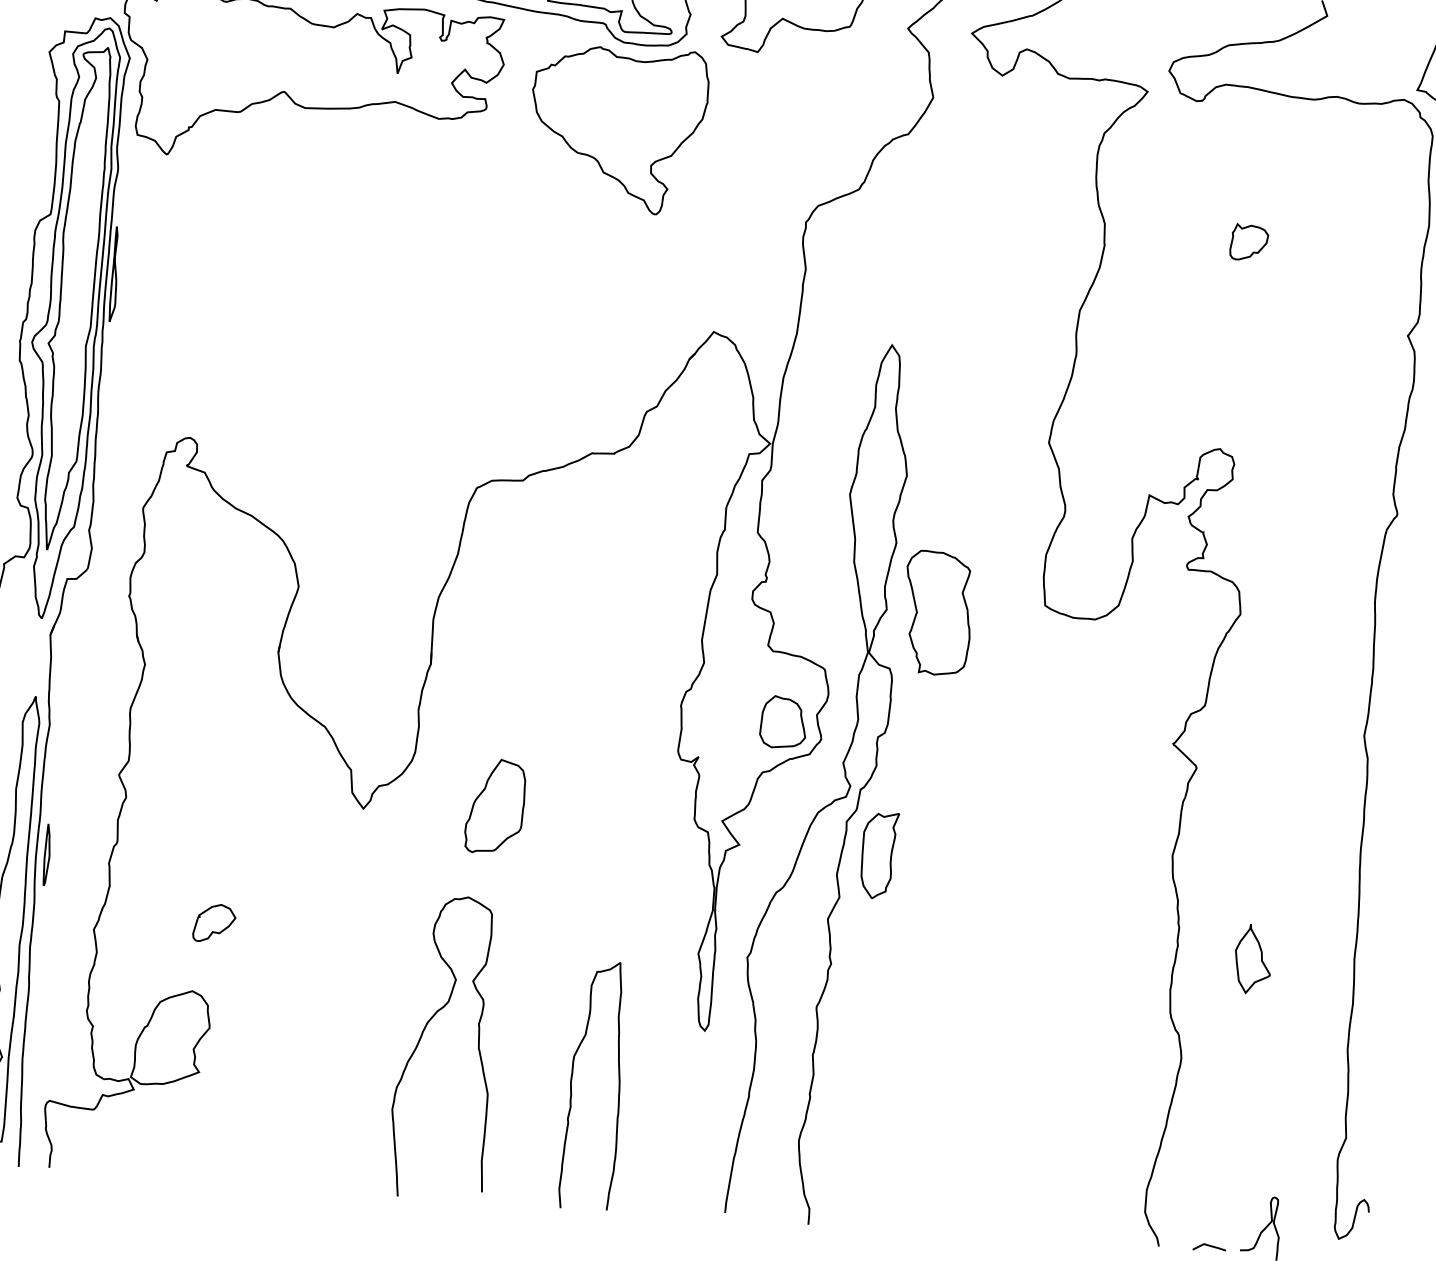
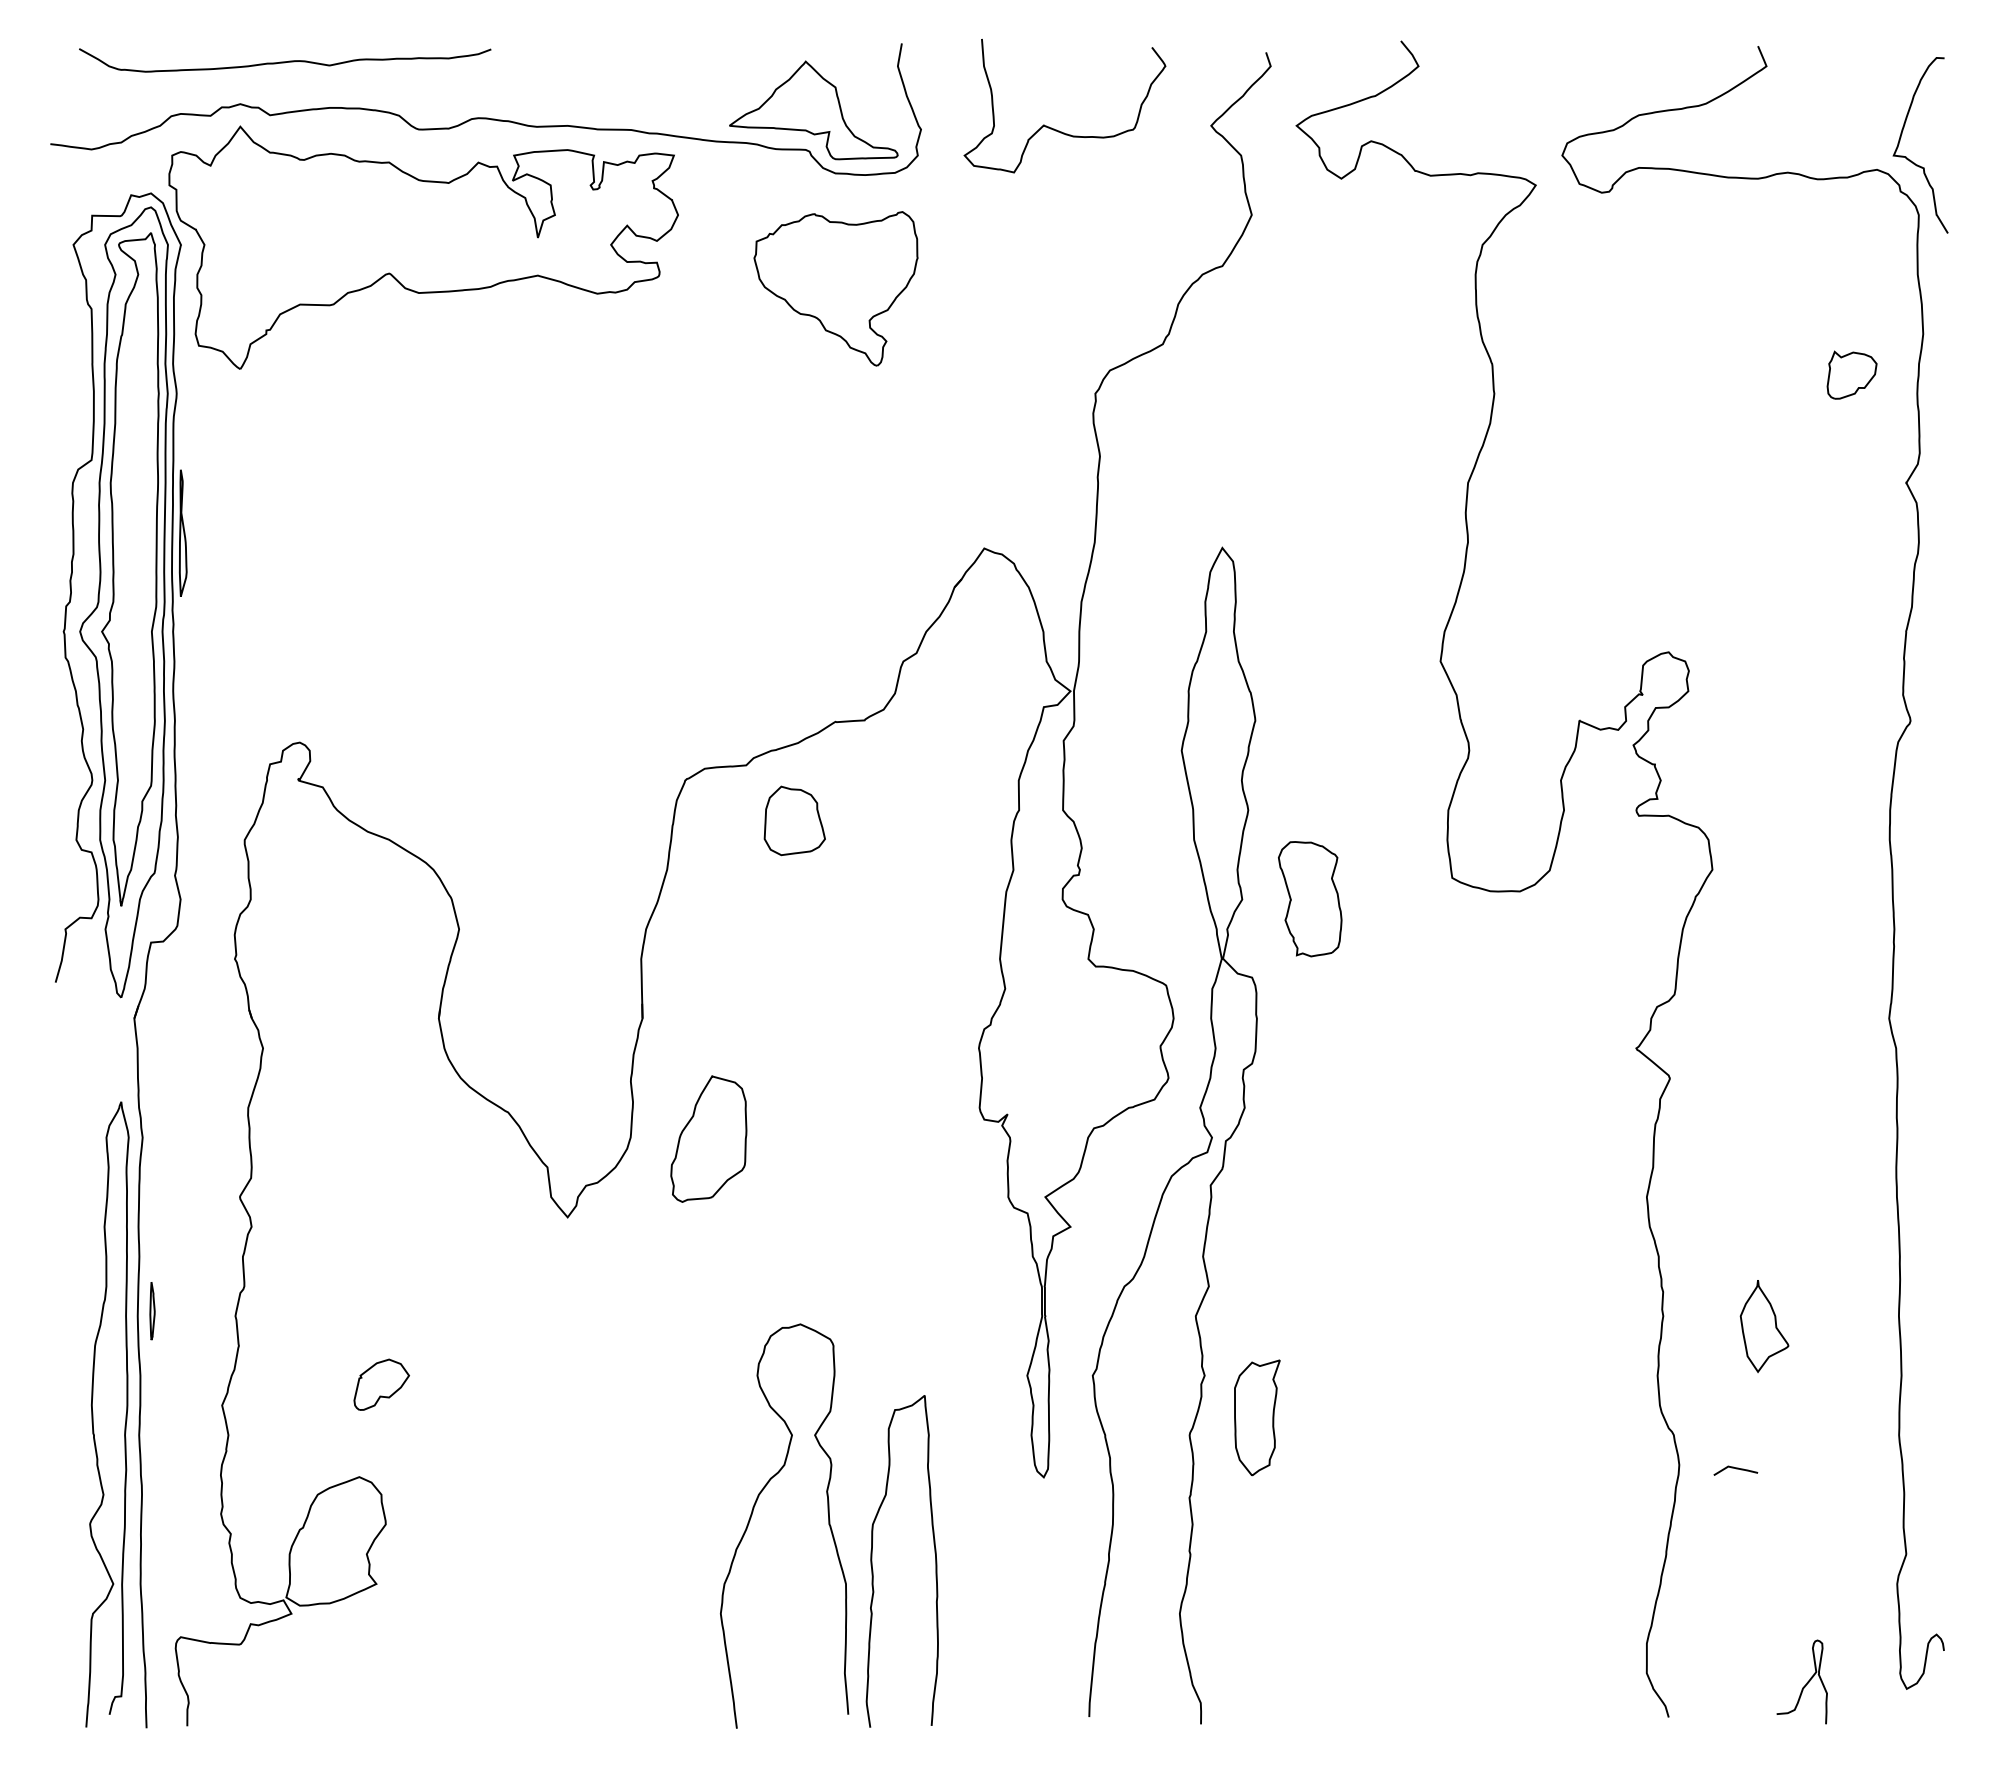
part: (617, 128) -> (835, 288), size x0.7
part: (1248, 242) -> (1851, 374), moved
part: (937, 612) -> (1309, 898), size x0.7
part: (783, 722) -> (794, 820), moved
part: (495, 806) -> (708, 1138), moved
part: (47, 854) -> (152, 1310), size x0.7
part: (879, 855) -> (1257, 1417), moved
curve: (421, 1037) -> (752, 1515), moved
line: (1209, 1246) -> (1736, 1469), moved

